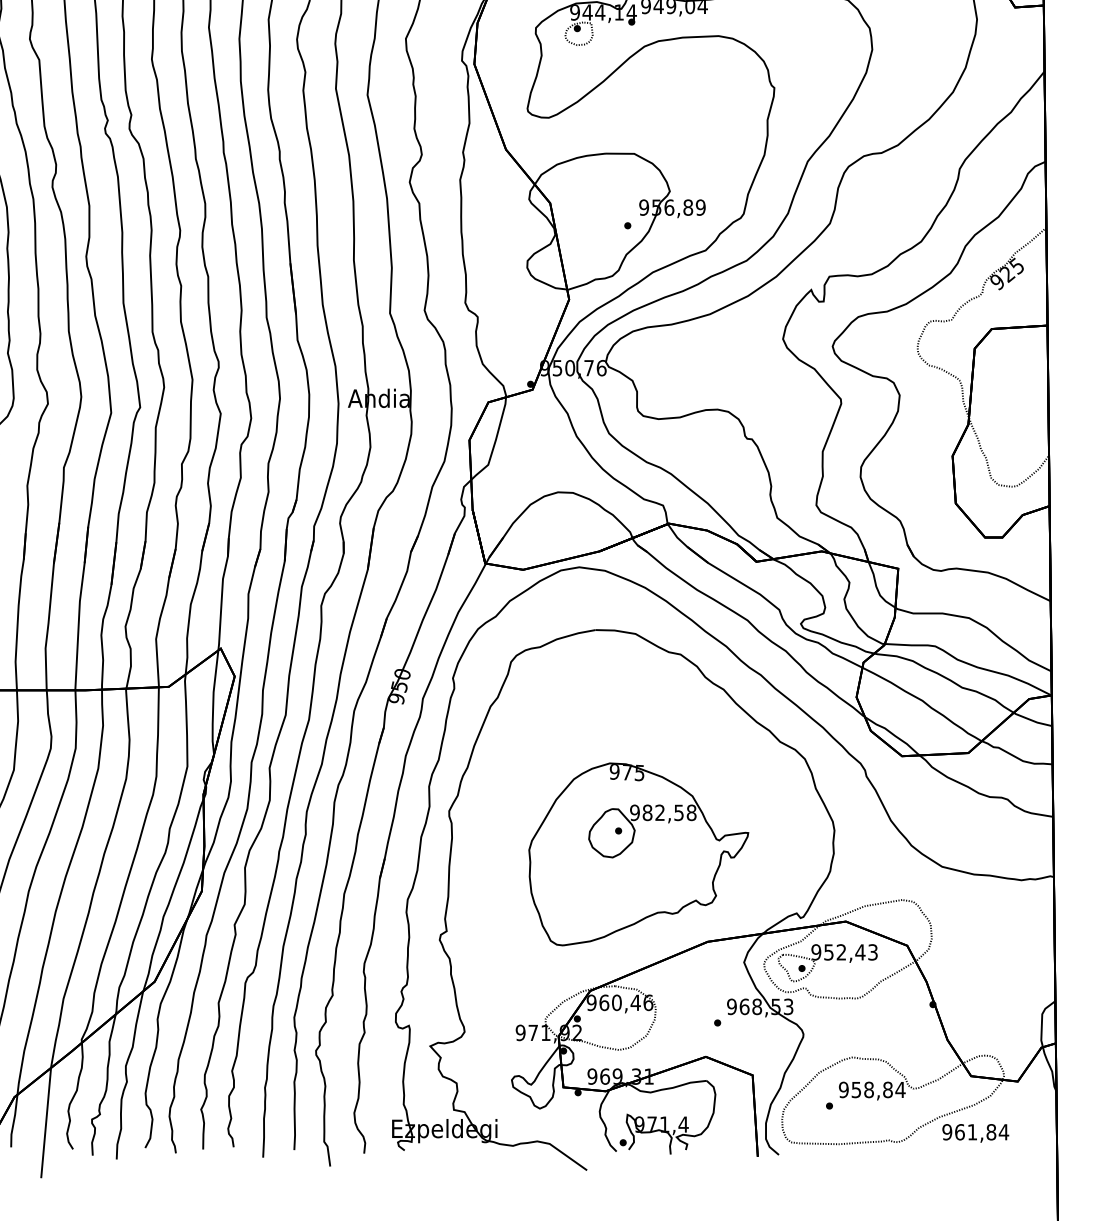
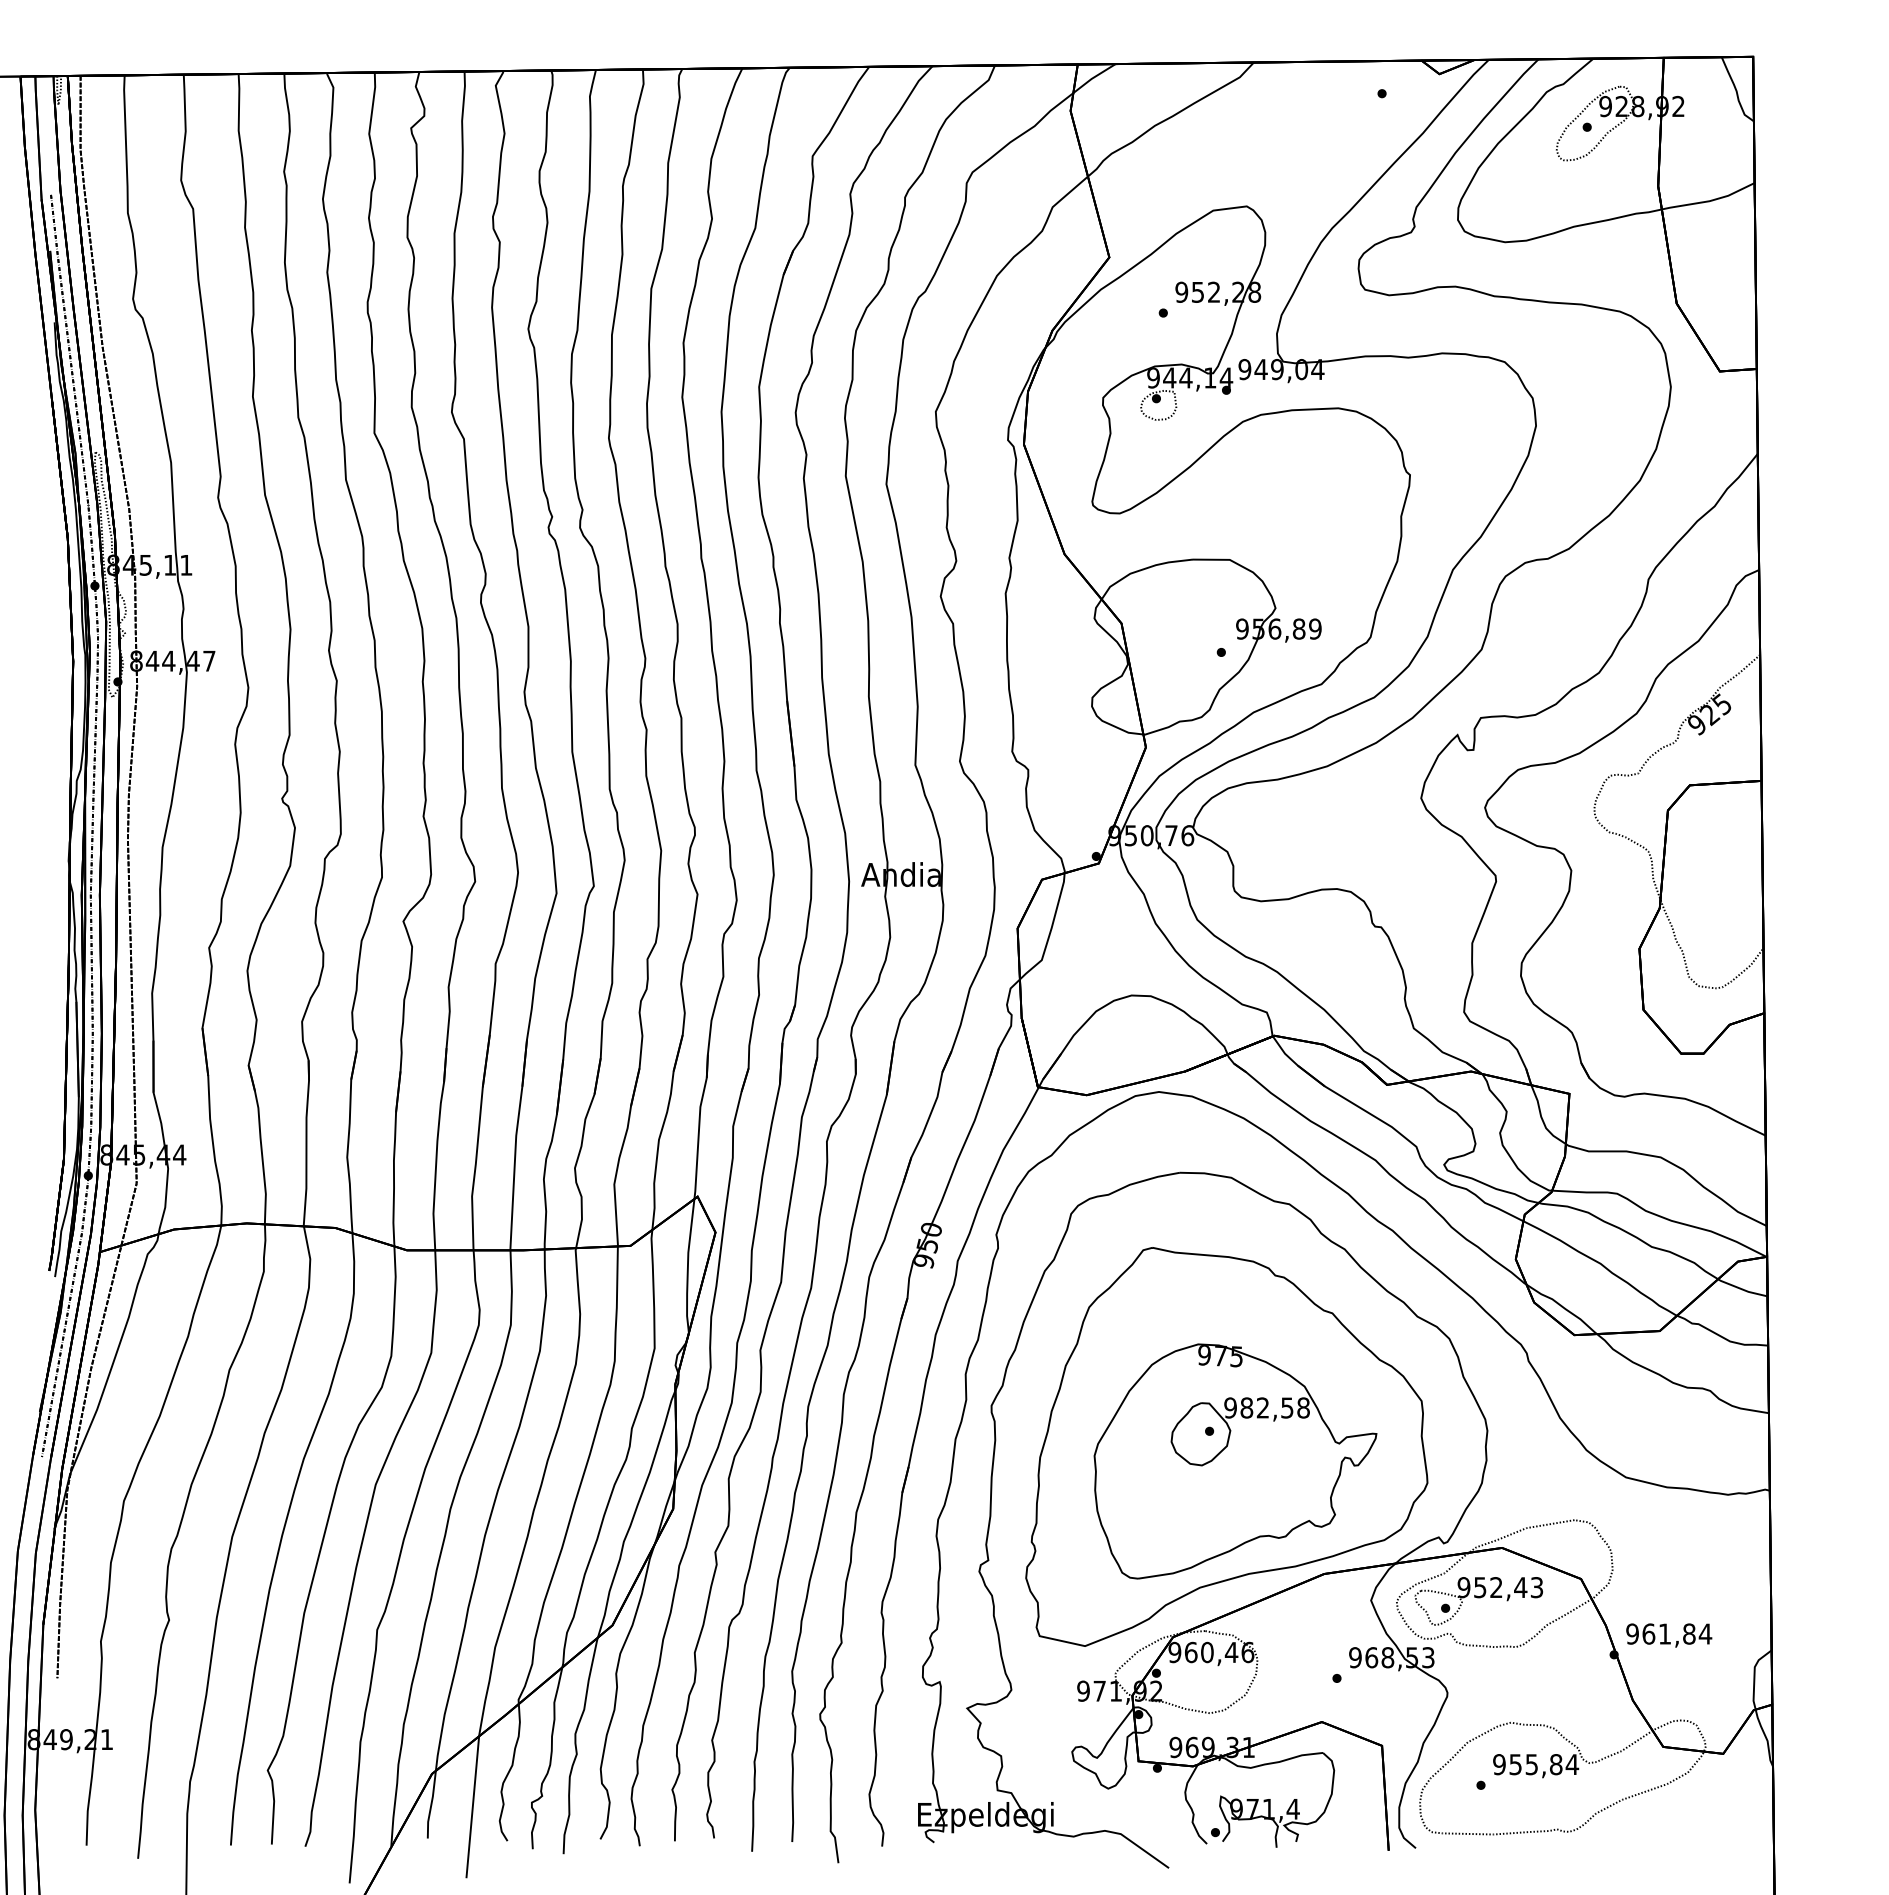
part: (631, 842) -> (1226, 1446), added
text: (868, 1089) -> (1531, 1764), 958,84 -> 955,84
text: (975, 1133) -> (1669, 1635), moved

